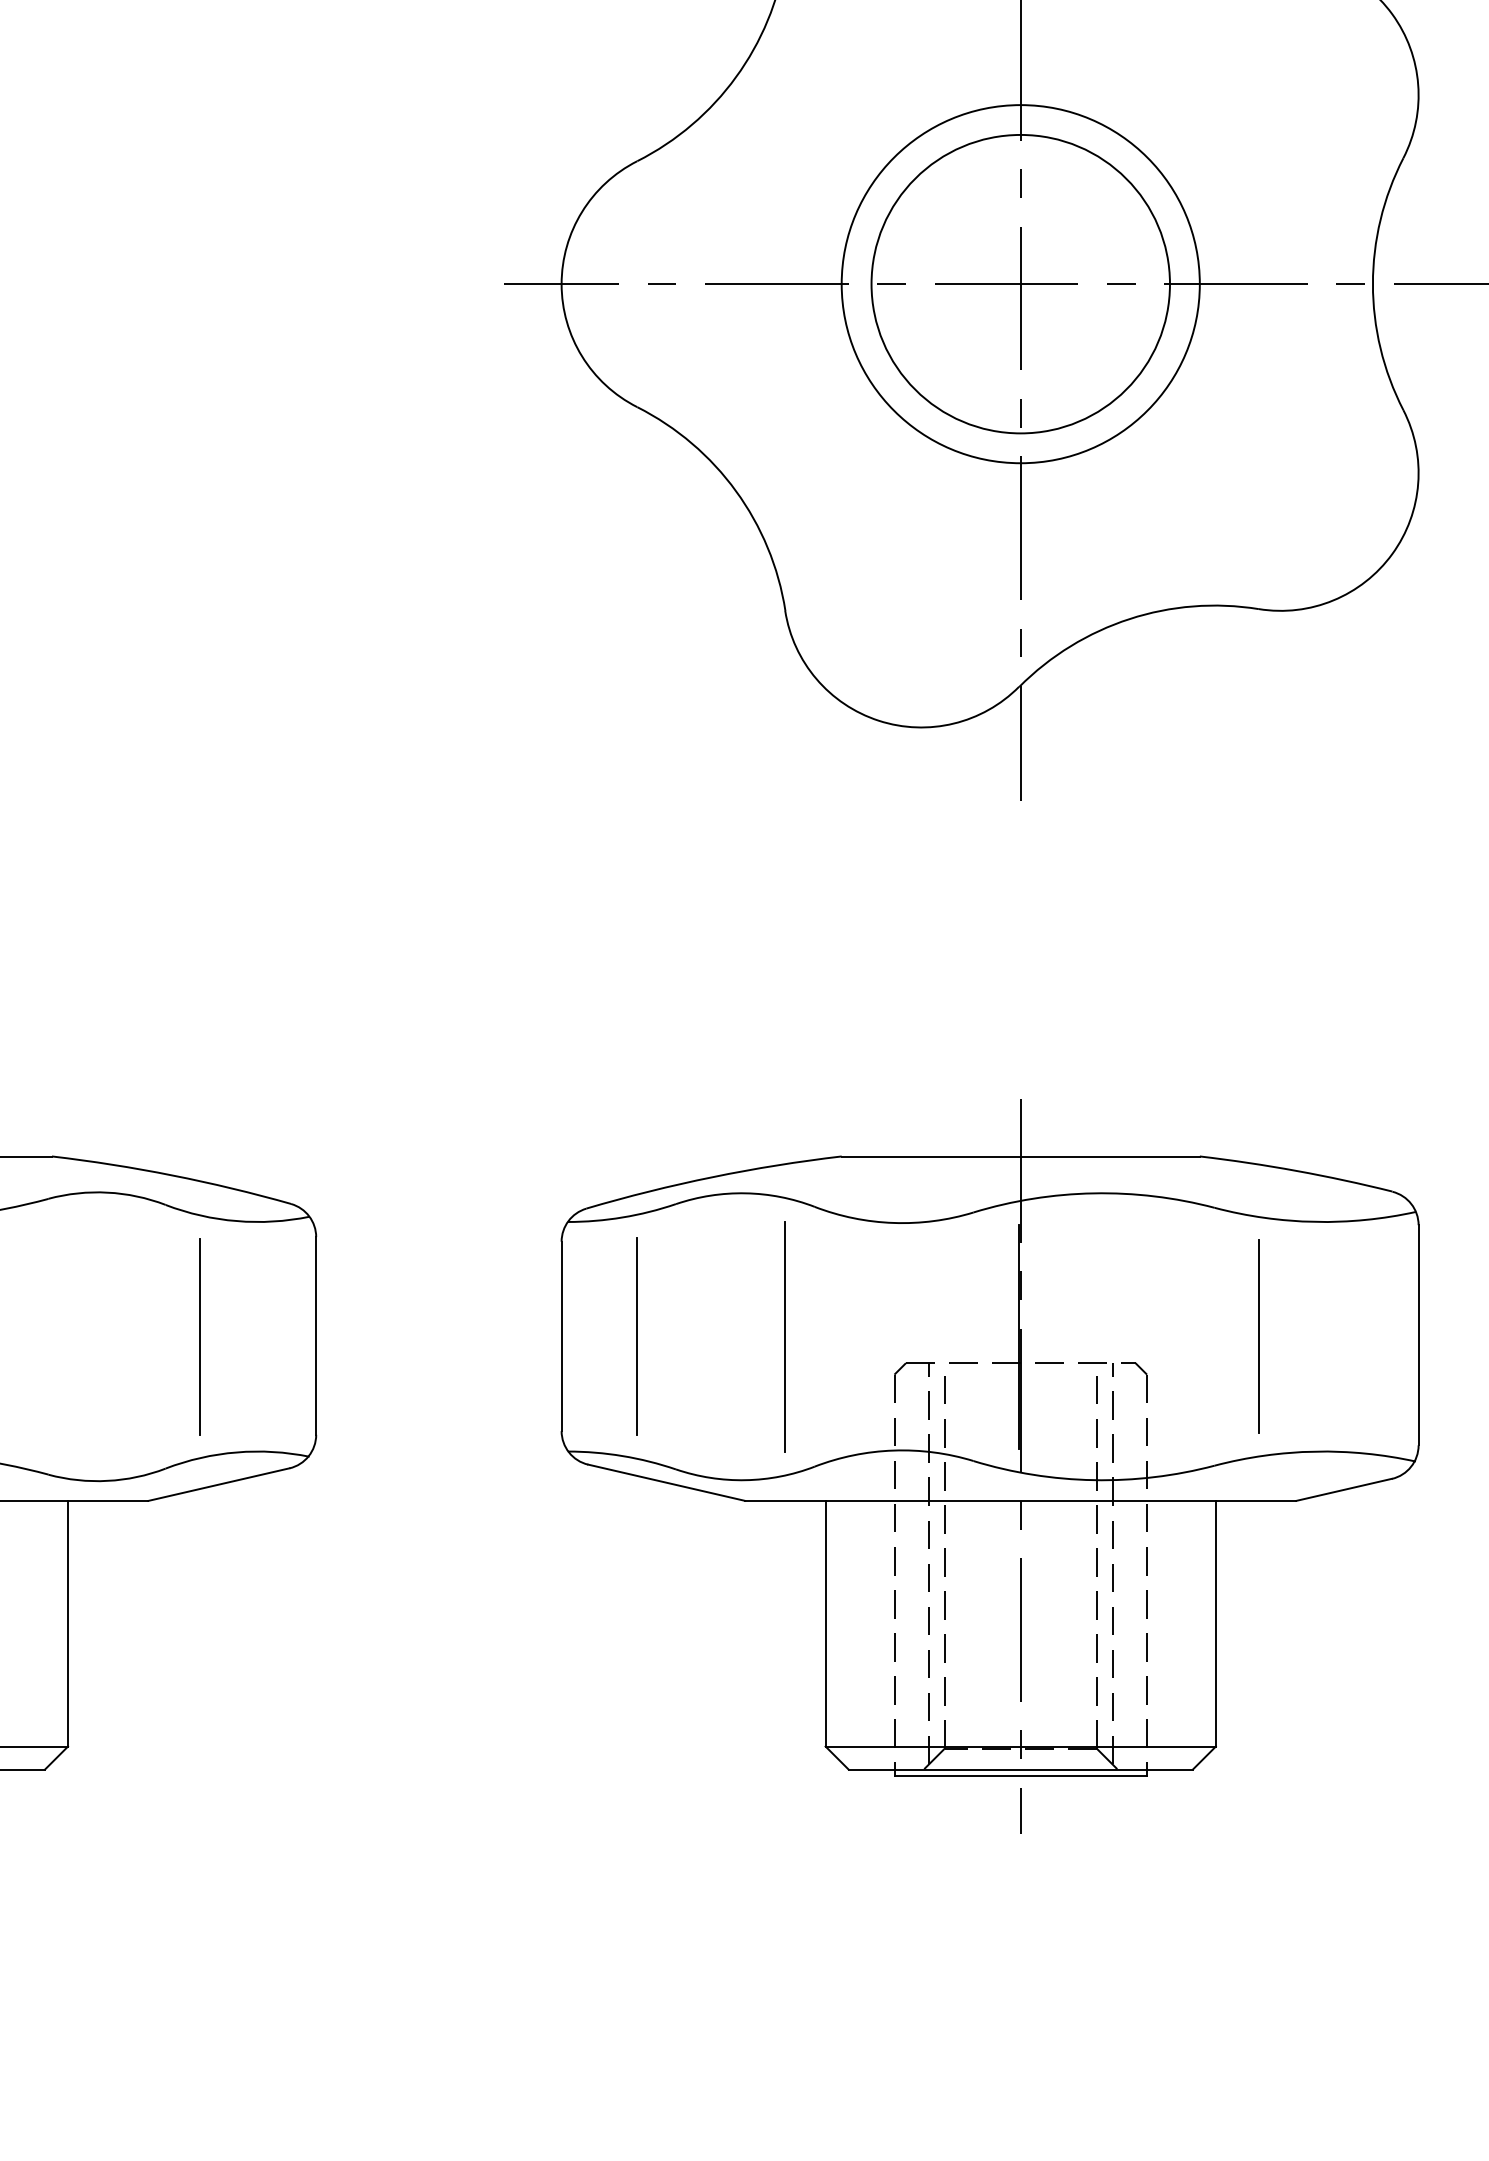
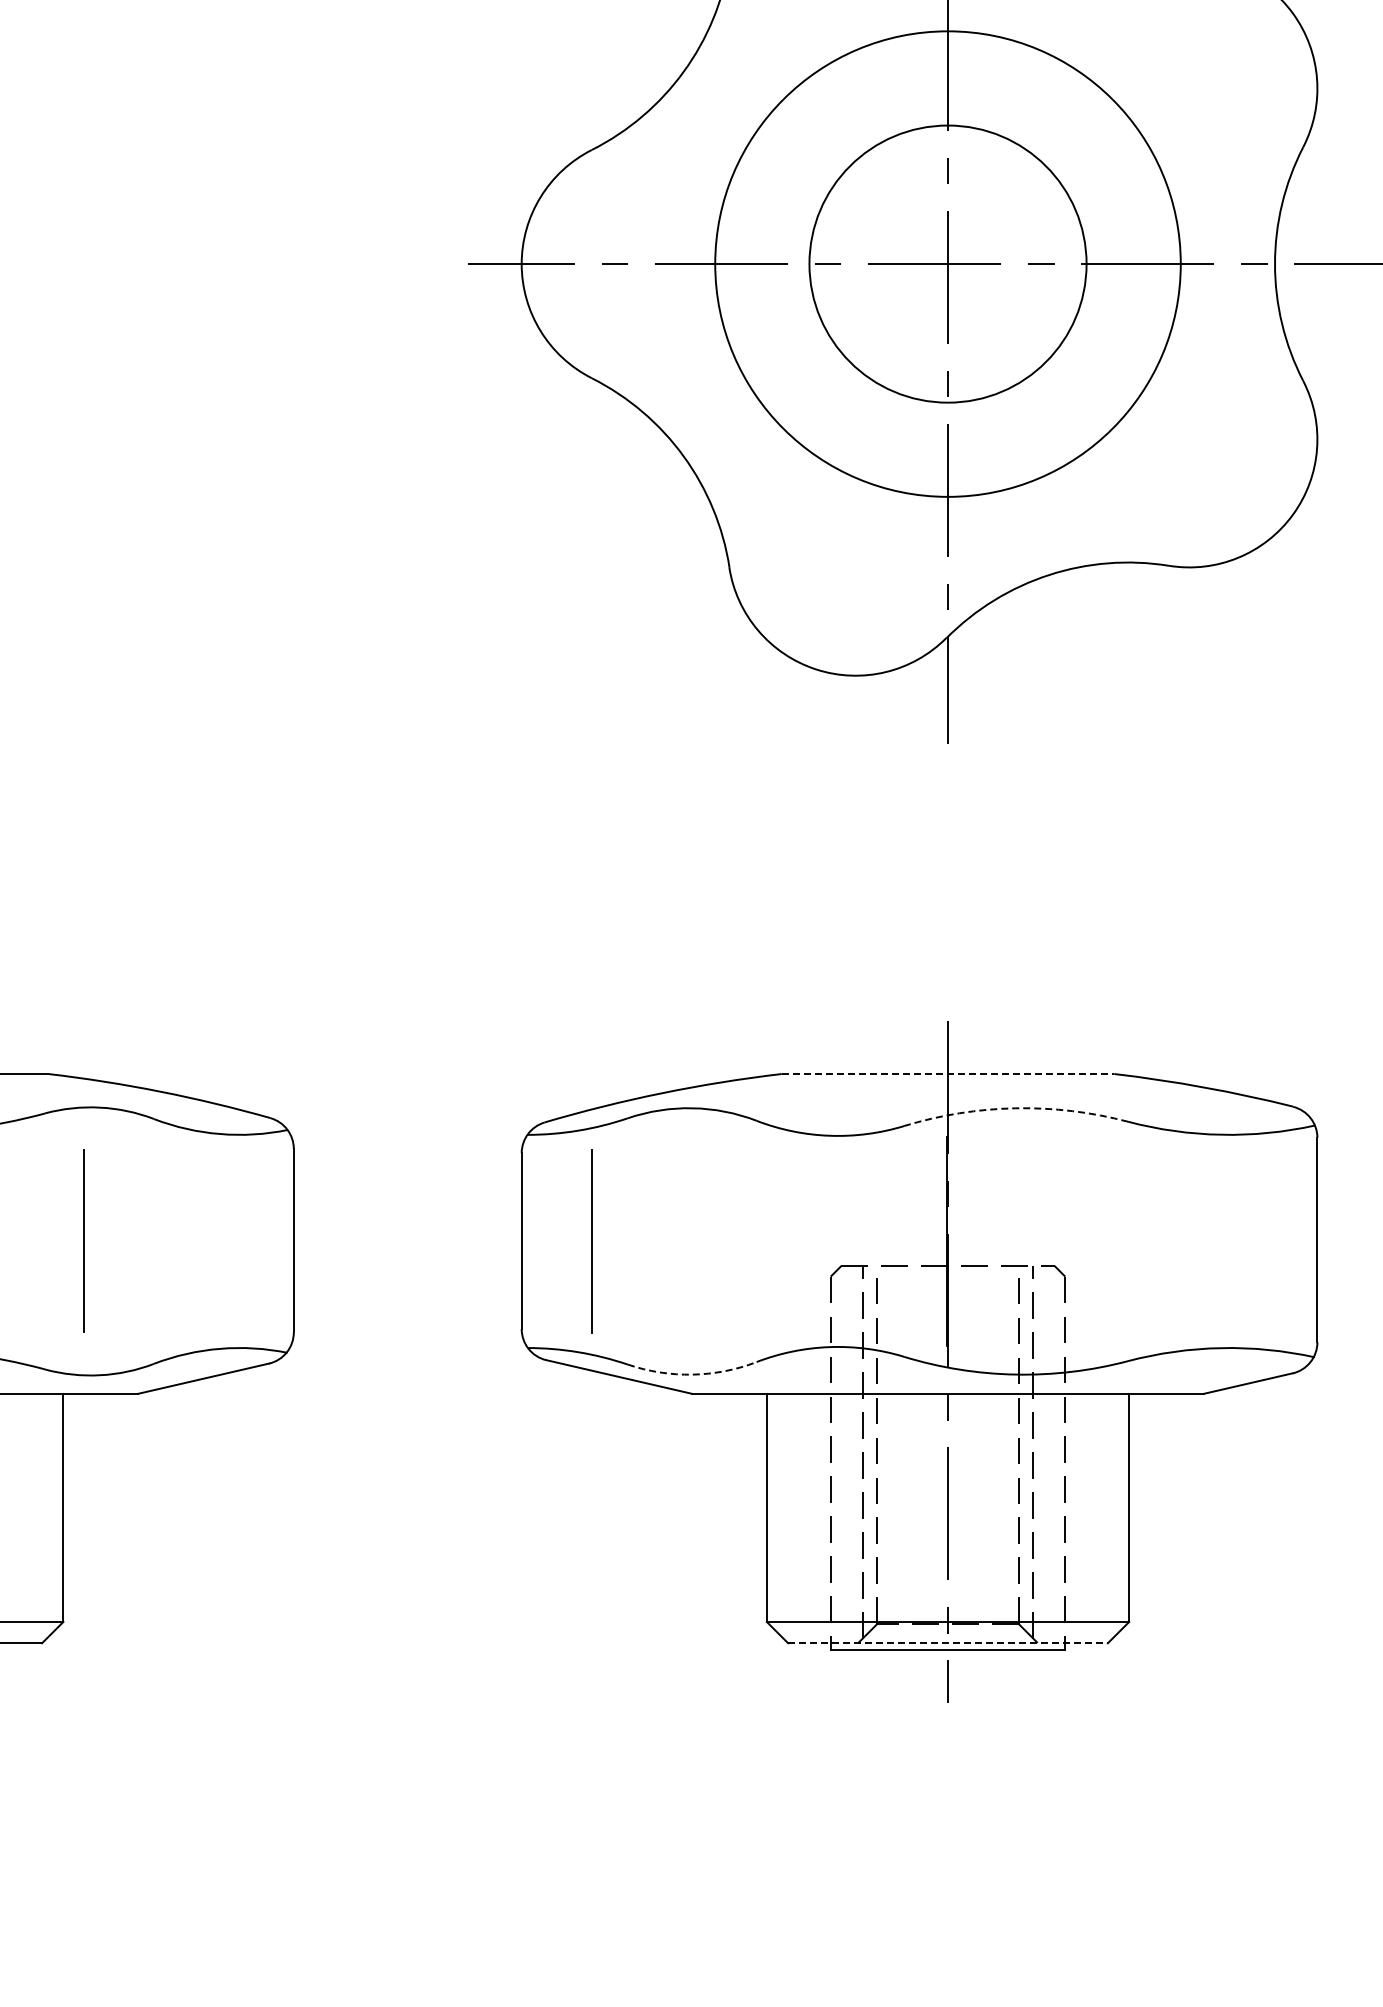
circle: (1020, 283) -> (947, 263), size x1.4
line: (1021, 1156) -> (948, 1074), solid -> dashed
arc: (1093, 1193) -> (1015, 1108), solid -> dashed
line: (199, 1335) -> (83, 1240), moved
line: (785, 1336) -> (729, 1241), removed
line: (1258, 1336) -> (1168, 1241), removed
arc: (745, 1480) -> (692, 1374), solid -> dashed
line: (1021, 1769) -> (948, 1643), solid -> dashed

